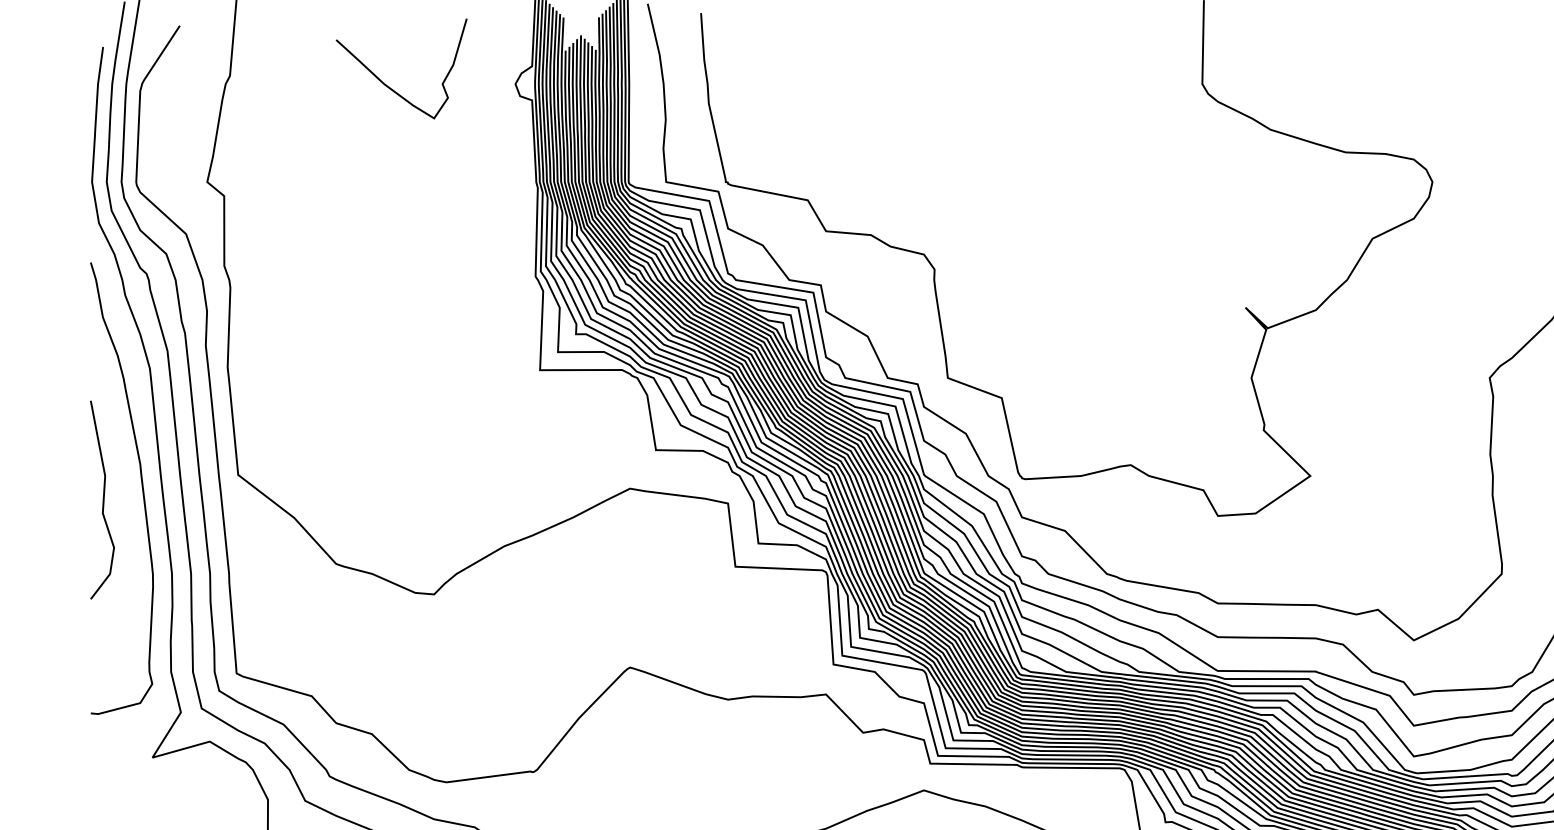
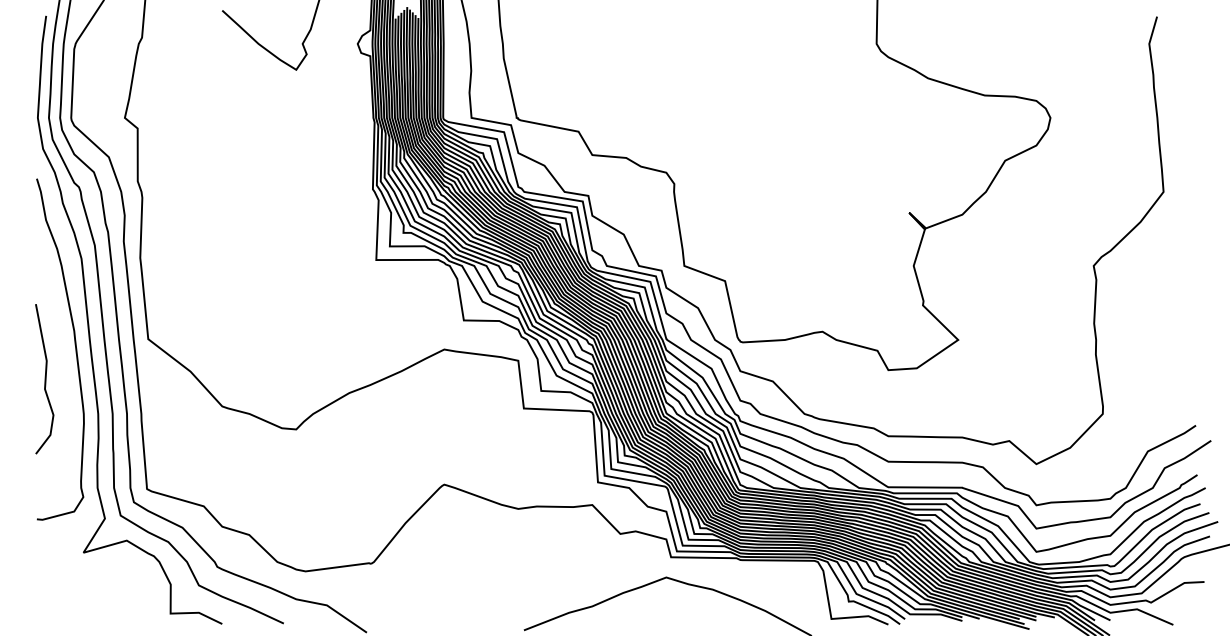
curve: (102, 500) -> (44, 379), moved

